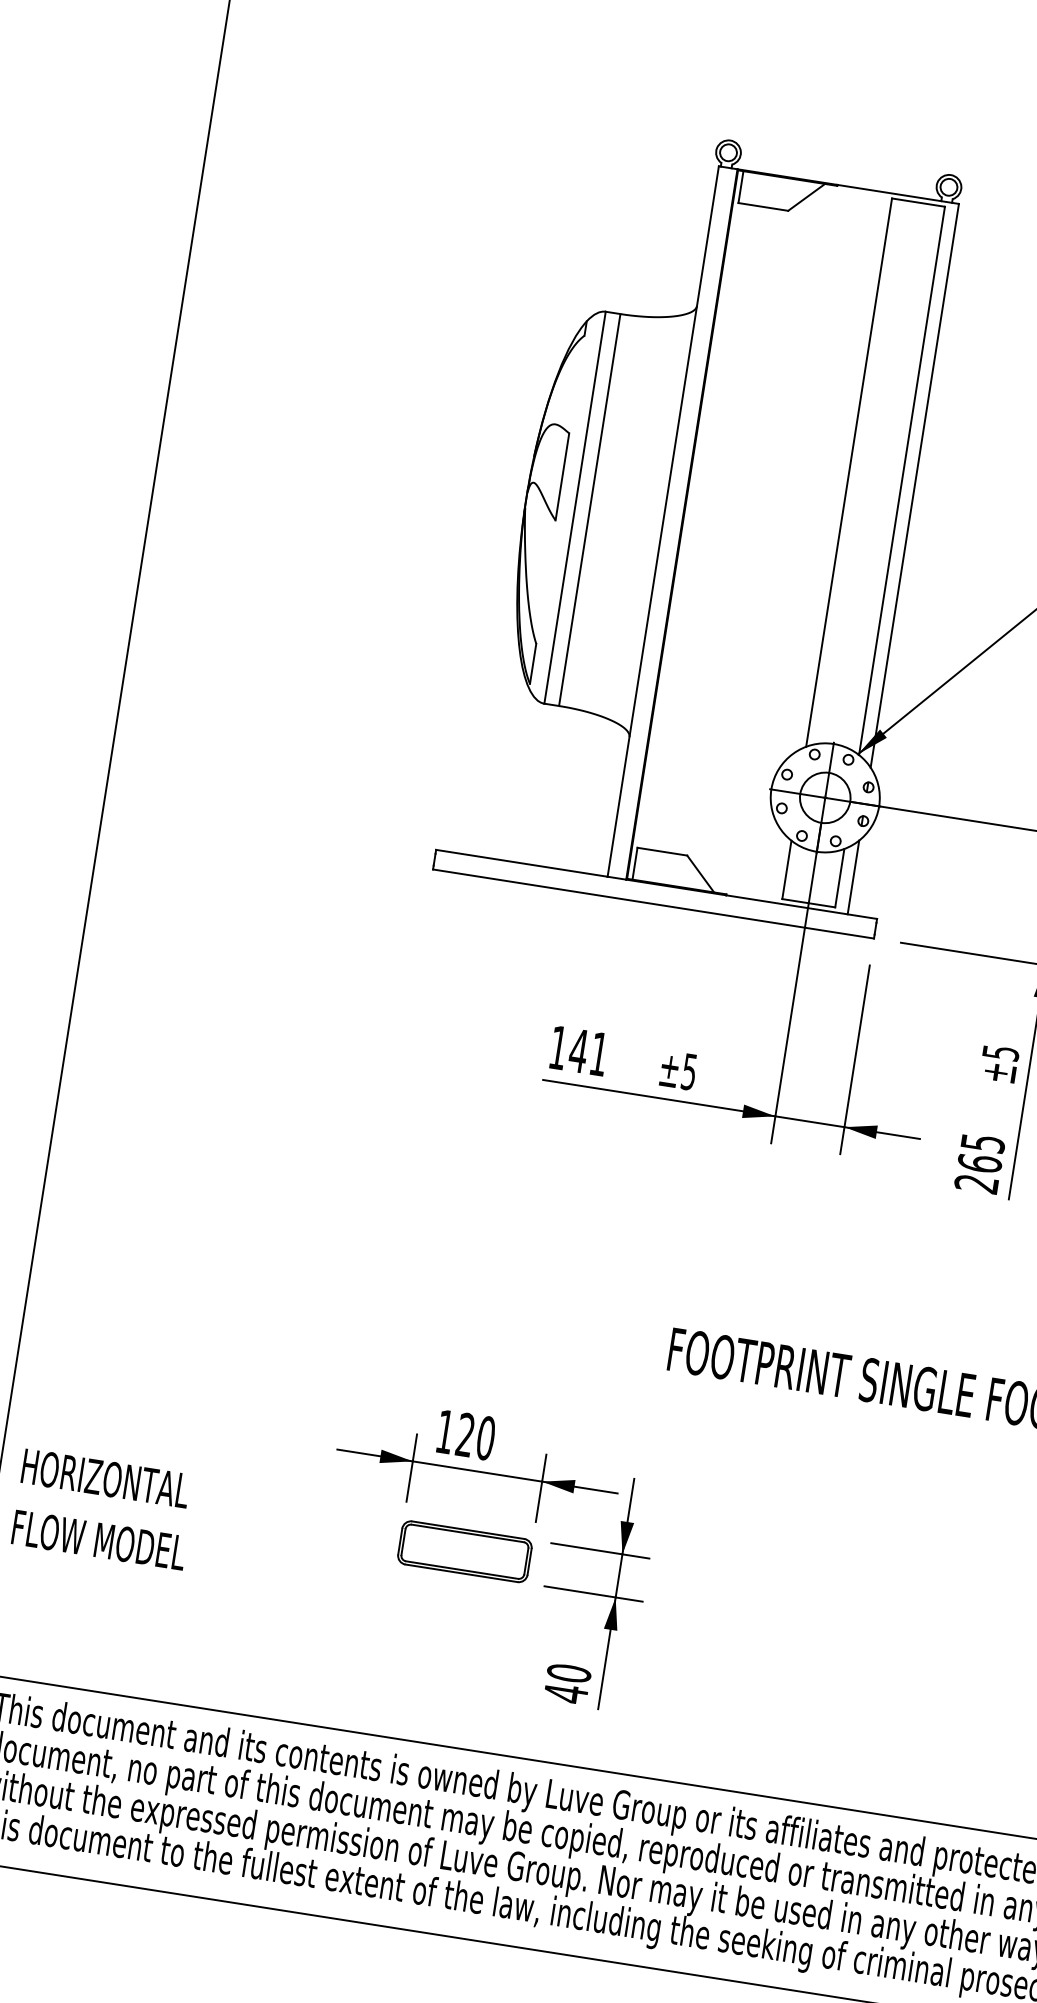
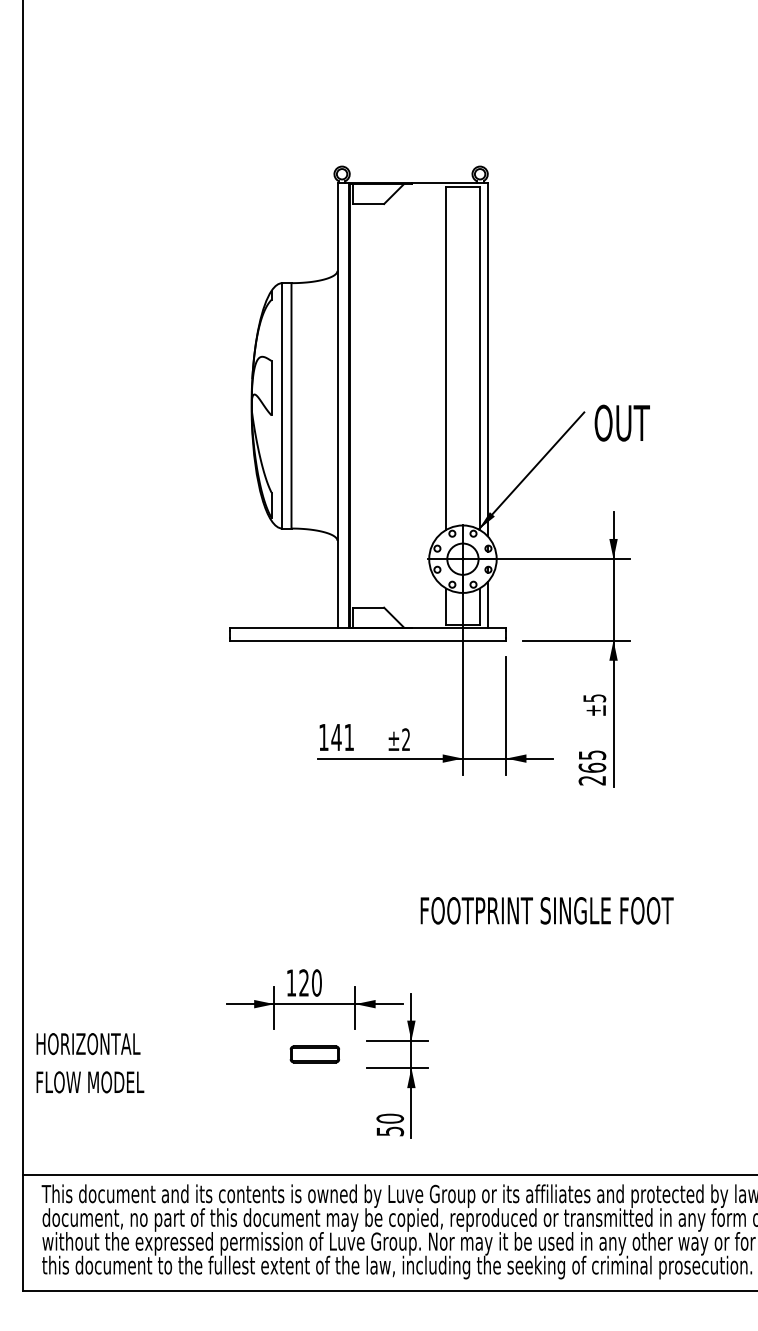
text: (688, 1071) -> (405, 739), ±5 -> ±2
part: (464, 1551) -> (314, 1054), size x0.6
text: (566, 1693) -> (390, 1131), 40 -> 50

